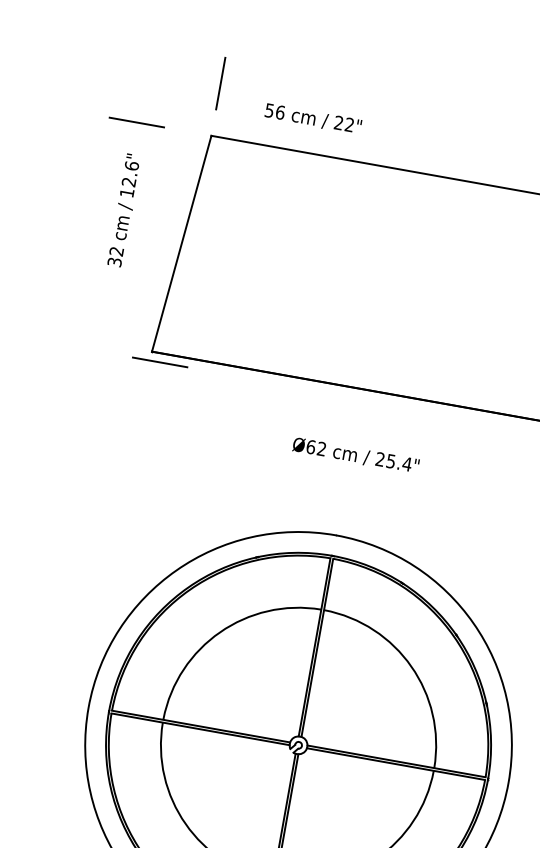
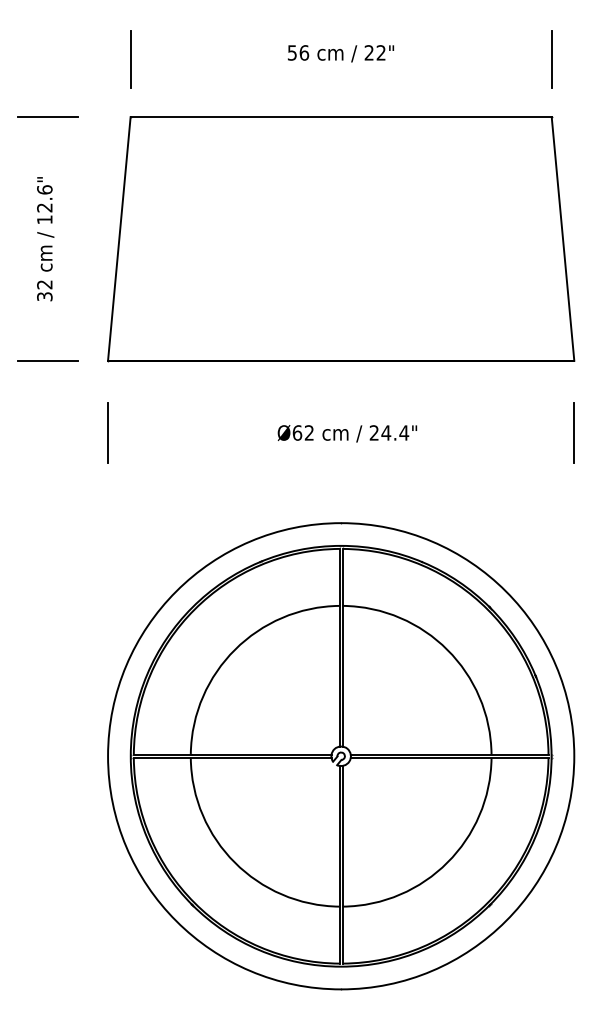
text: (313, 119) -> (341, 53), moved
text: (124, 210) -> (45, 239), moved
line: (159, 362) -> (47, 360), moved
line: (140, 416) -> (107, 432), added
text: (391, 460) -> (386, 432), 25.4" -> 24.4"

